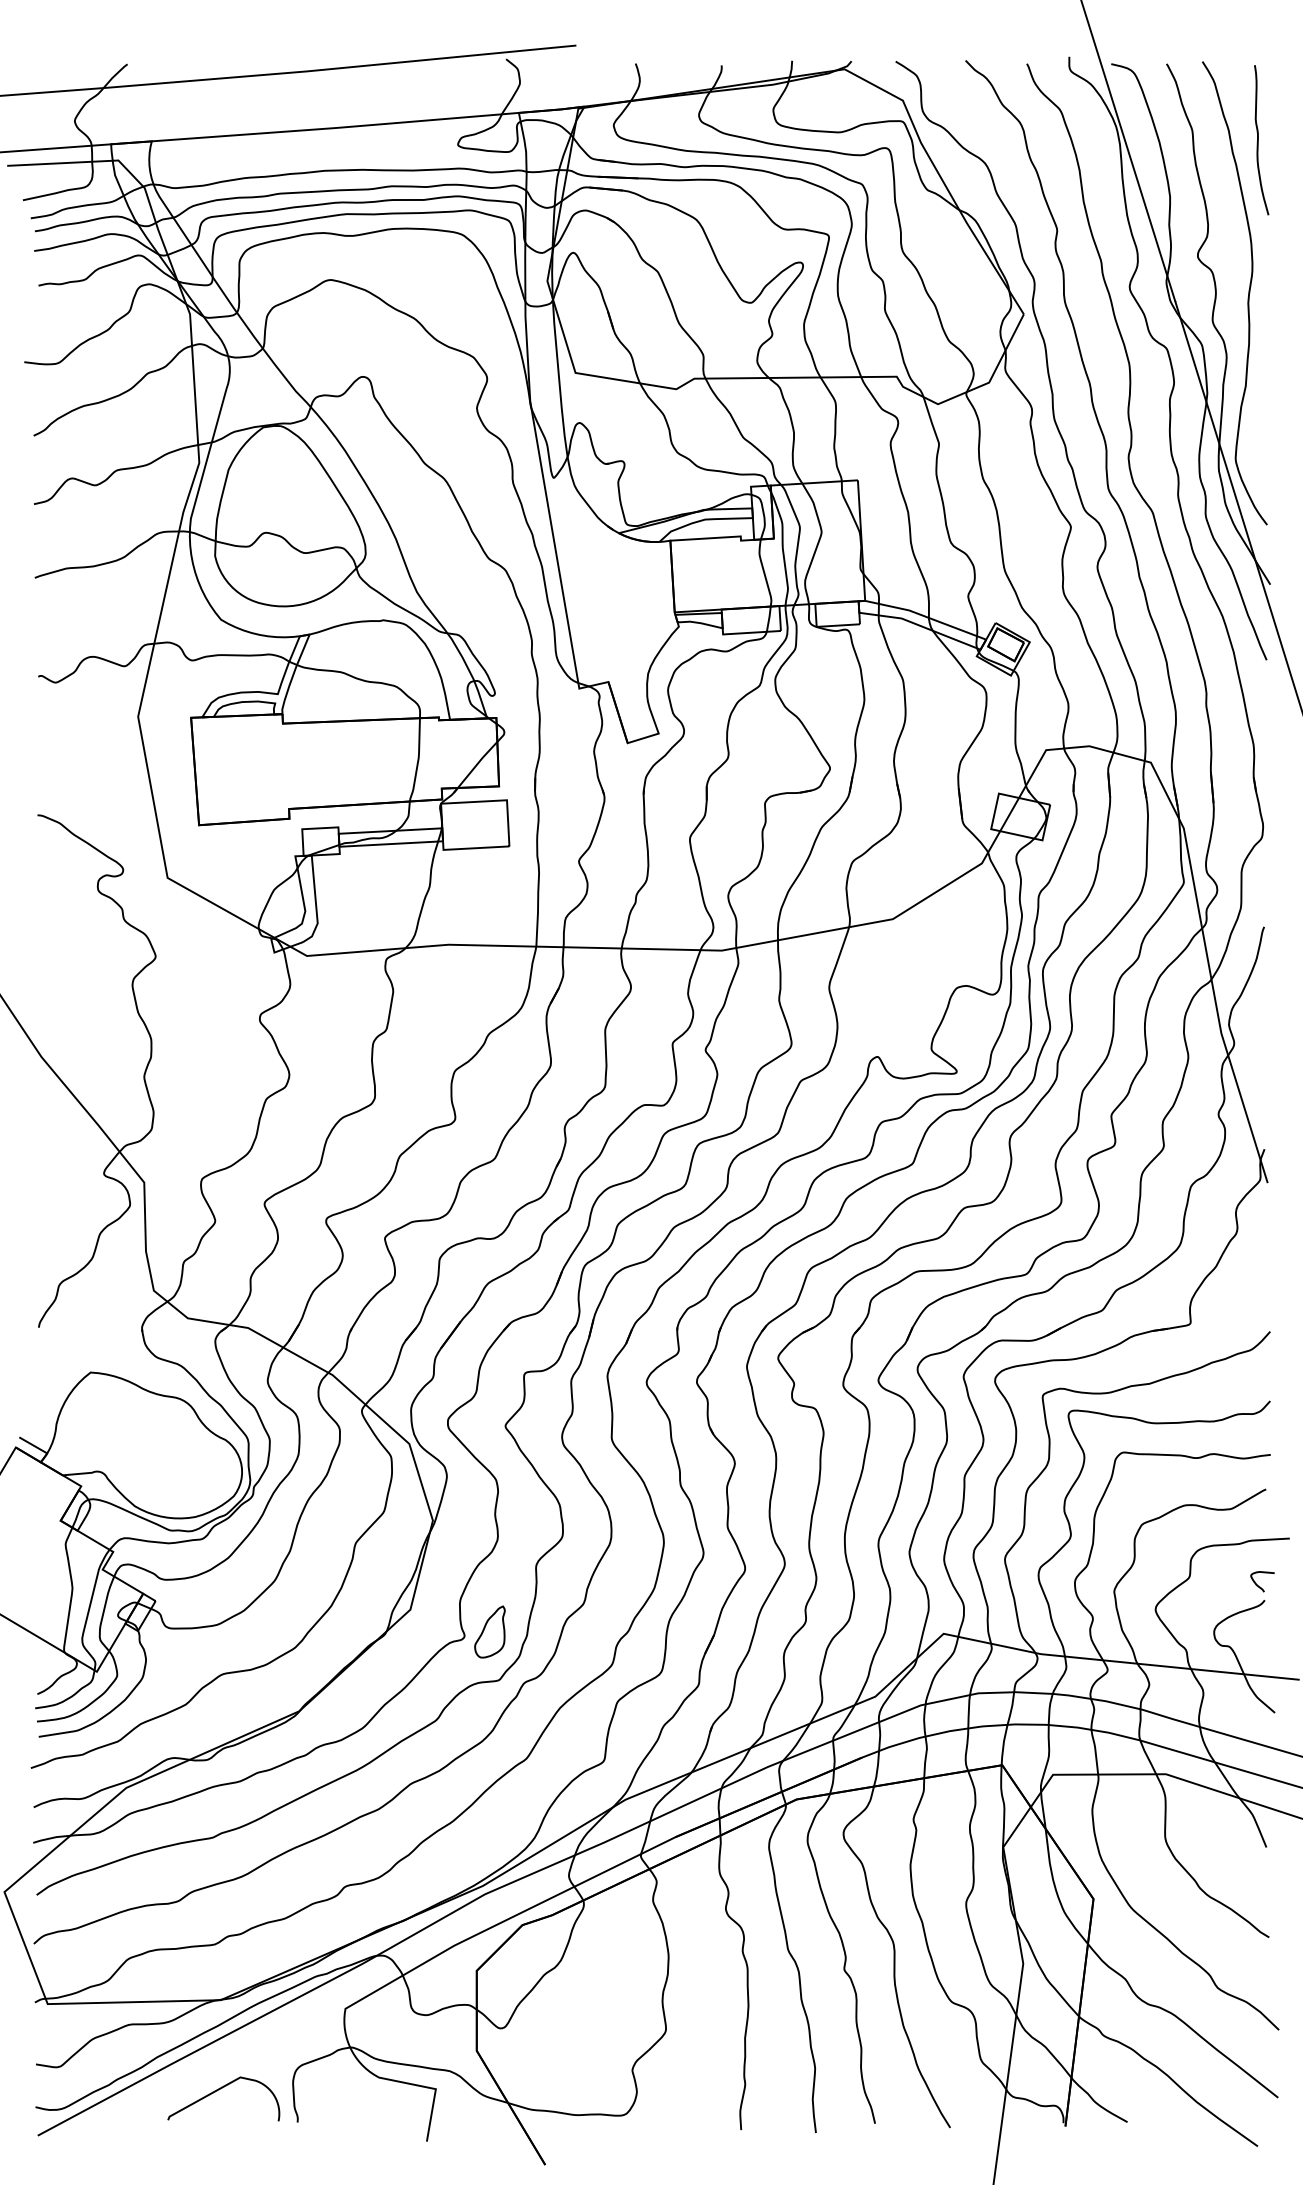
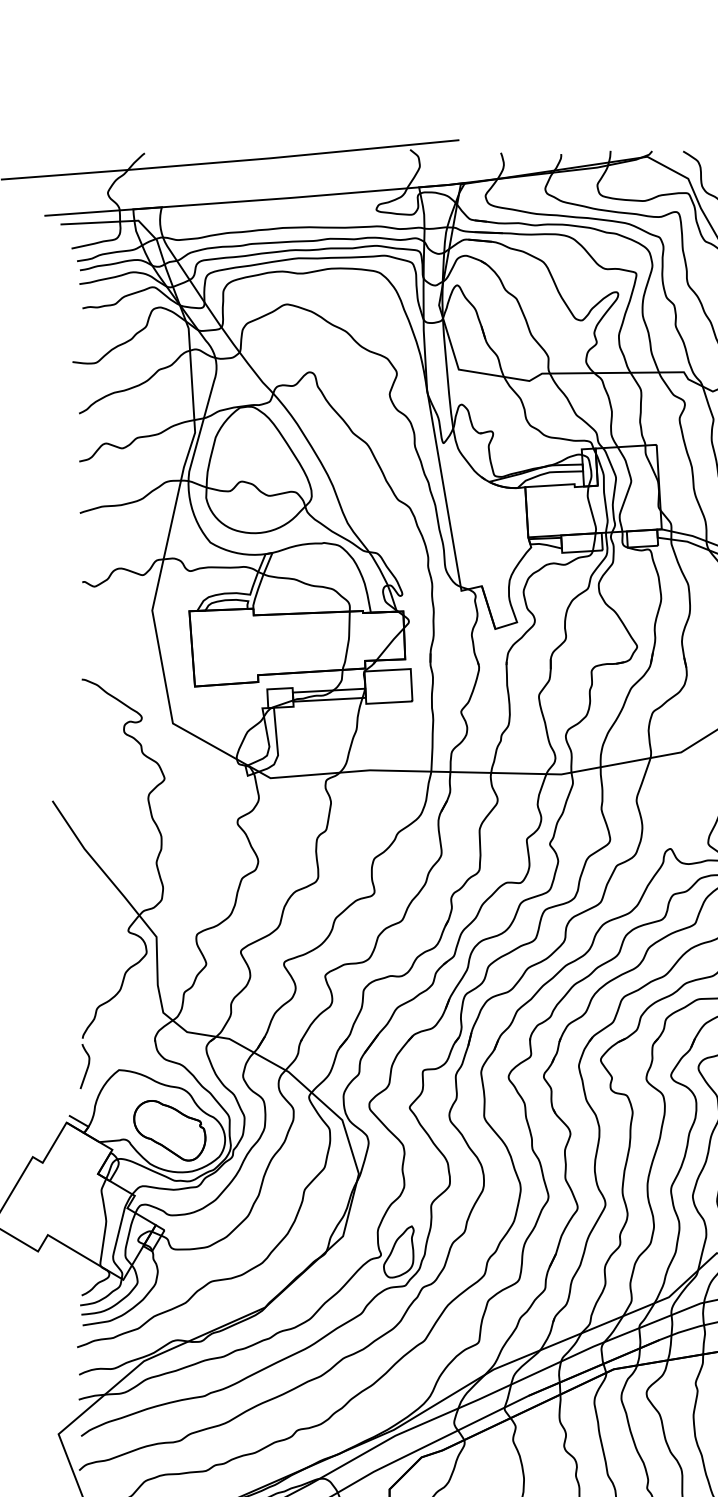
curve: (45, 1367) -> (87, 1066), added
part: (162, 1458) -> (169, 1130), added
part: (489, 1631) -> (398, 1251), size x1.43

